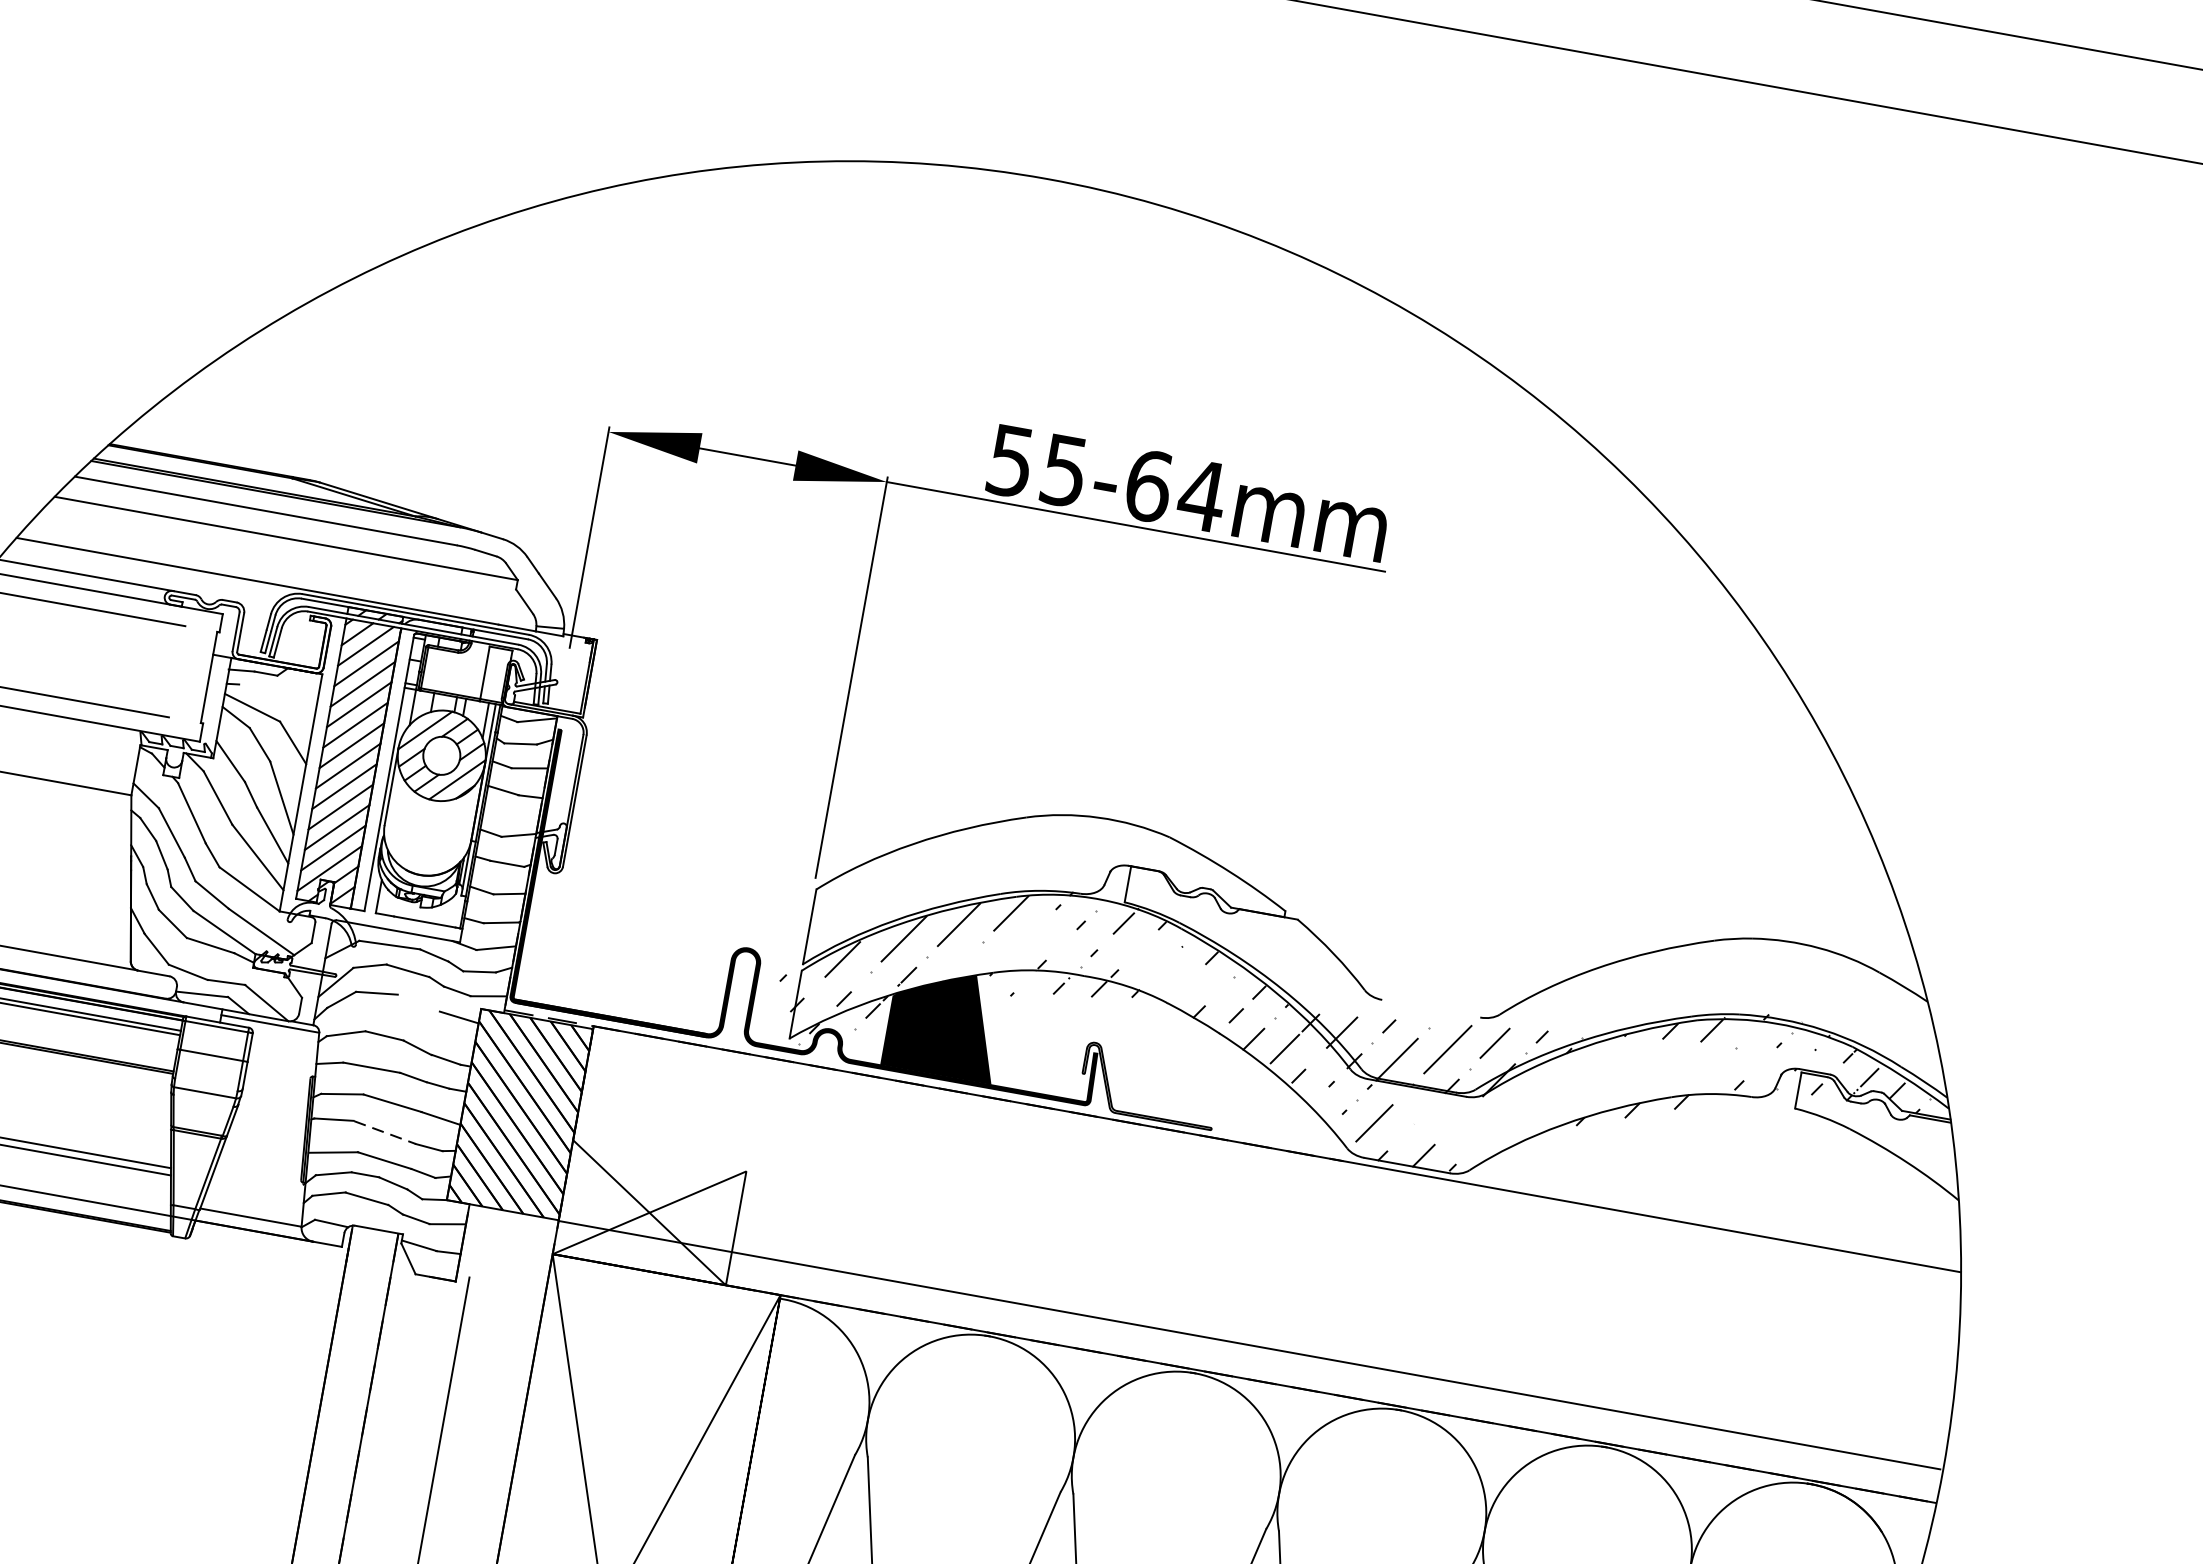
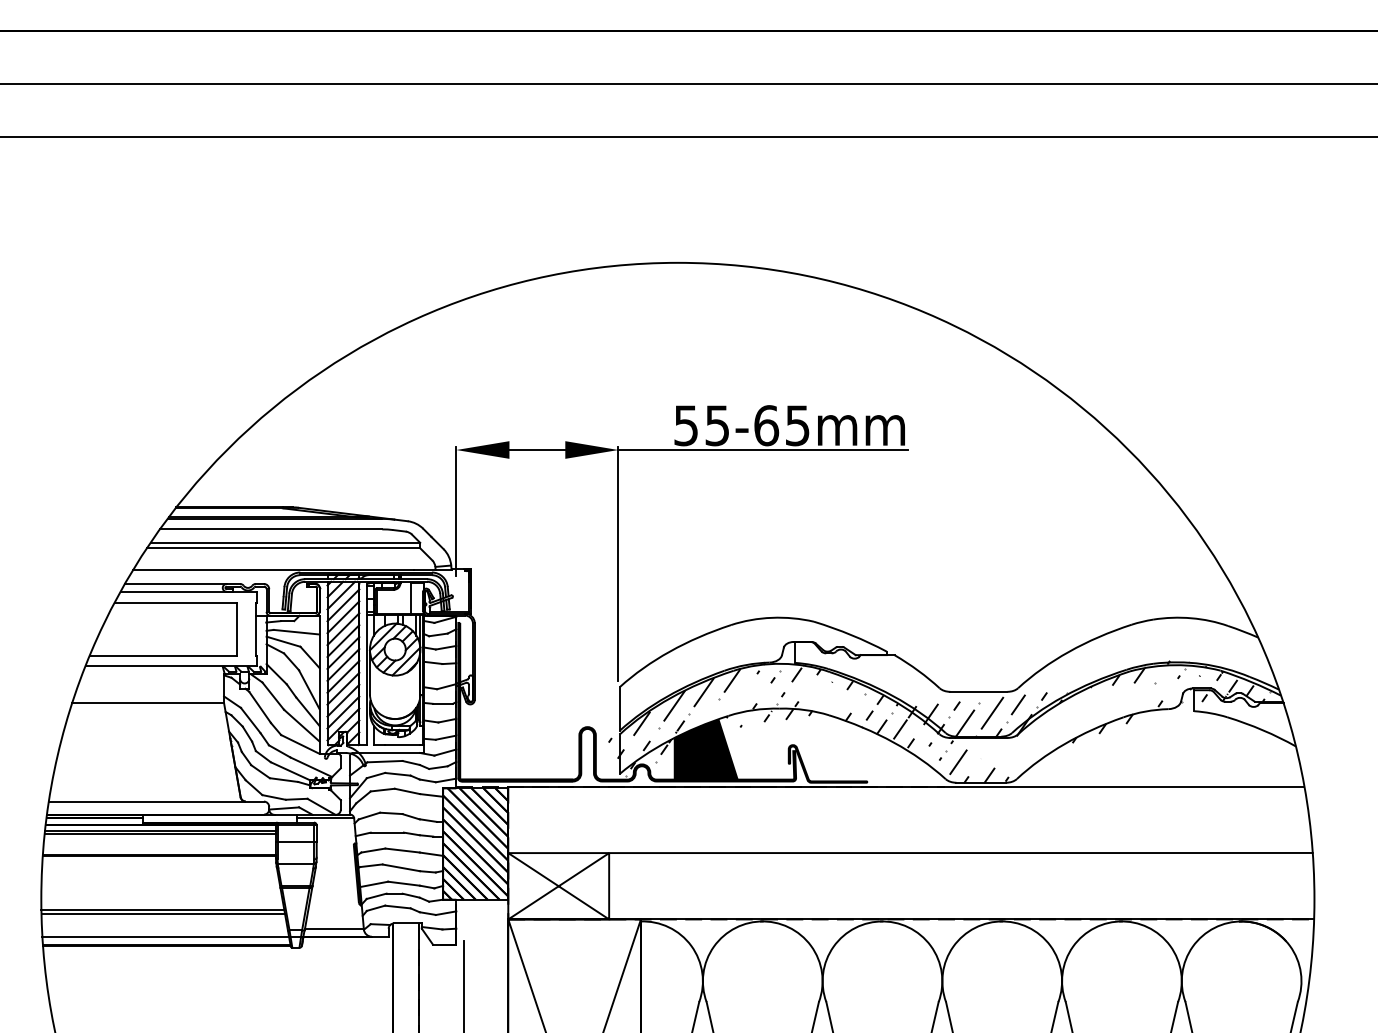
text: (1202, 495) -> (797, 425), 55-64mm -> 55-65mm
line: (281, 547) -> (283, 548), added
line: (177, 670) -> (237, 628), added
line: (277, 694) -> (296, 631), added
line: (419, 1003) -> (407, 791), added
line: (1430, 1008) -> (978, 691), added
line: (385, 1131) -> (401, 867), dashed -> solid
line: (1249, 1344) -> (910, 852), moved

